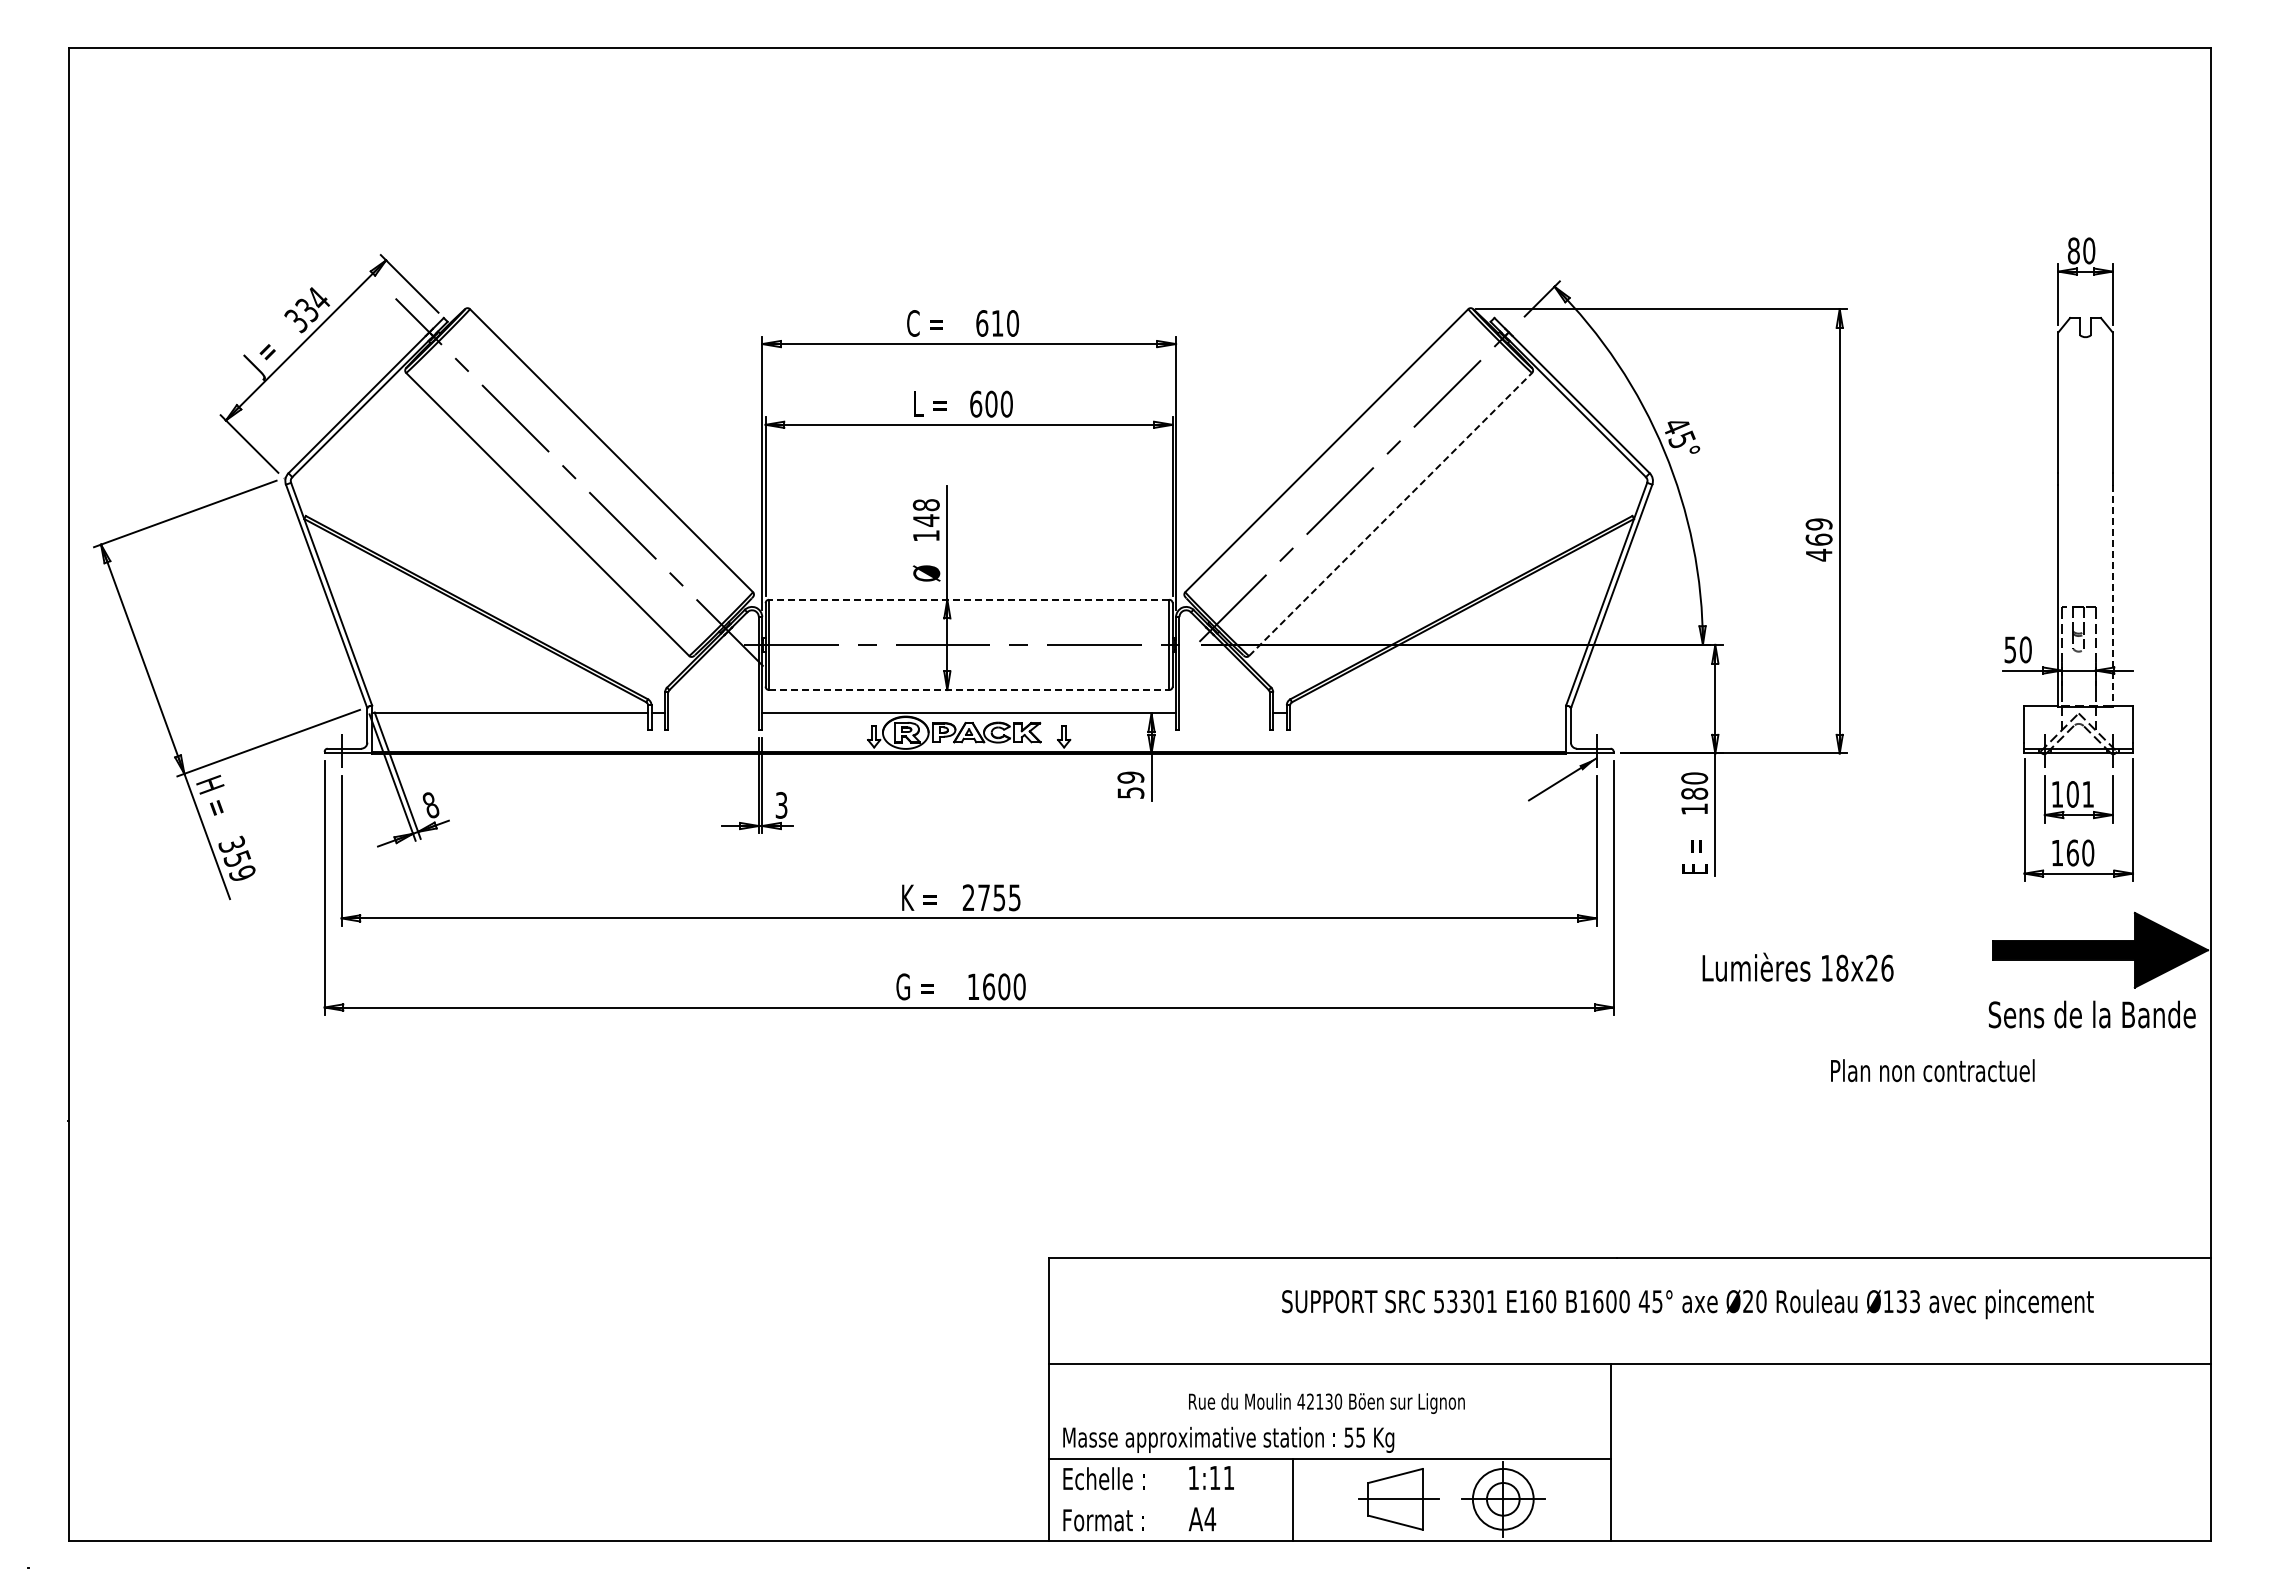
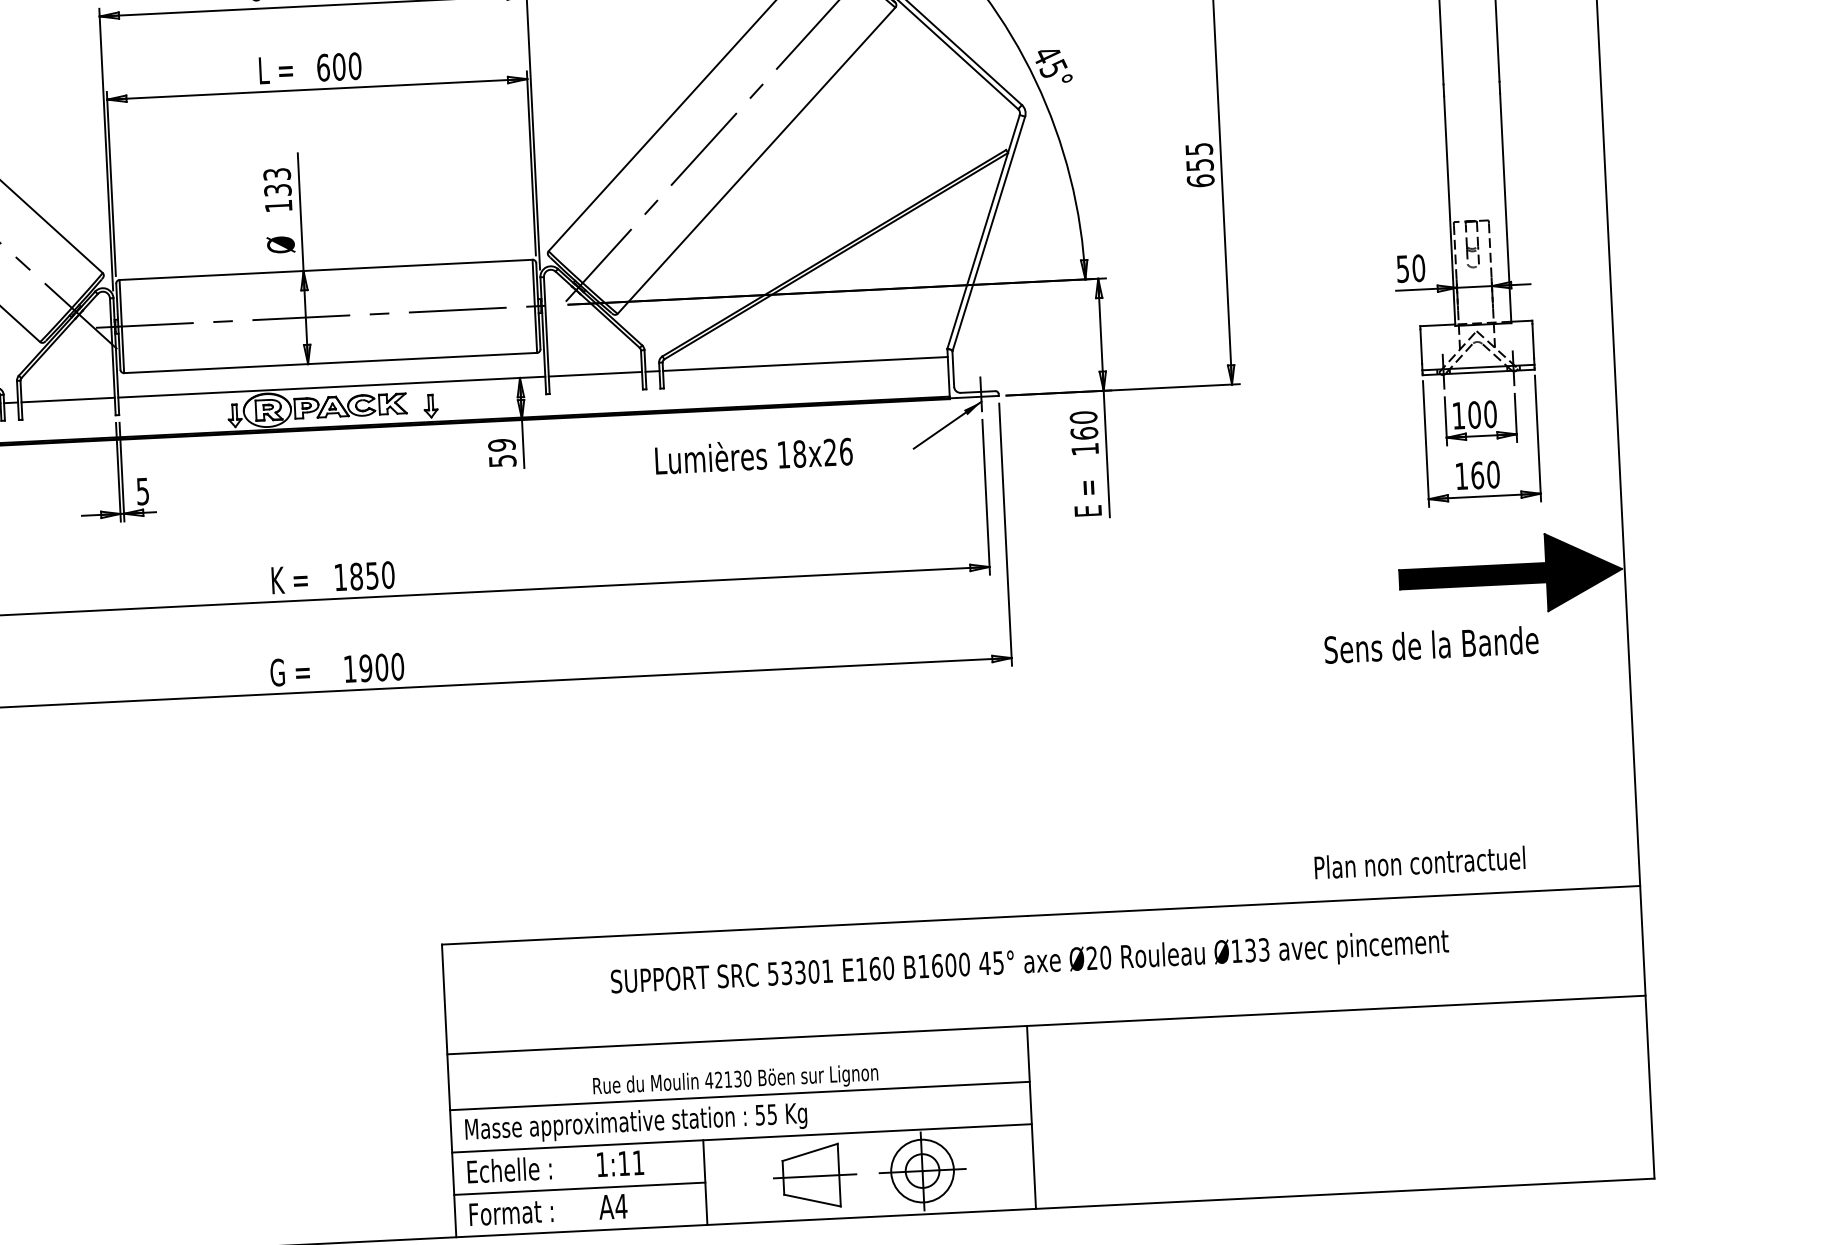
text: (925, 512) -> (276, 182), 148 -> 133
line: (1390, 514) -> (756, 160), dashed -> solid
text: (1818, 539) -> (1199, 164), 469 -> 655
line: (2112, 596) -> (1505, 208), dashed -> solid
line: (968, 599) -> (325, 269), dashed -> solid
line: (969, 690) -> (331, 363), dashed -> solid
line: (713, 713) -> (68, 400), added
line: (1224, 713) -> (595, 374), added
line: (1428, 713) -> (805, 364), added
text: (1694, 793) -> (1084, 433), 180 -> 160
text: (2088, 794) -> (1490, 414), 101 -> 100
text: (781, 805) -> (142, 491), 3 -> 5
text: (991, 897) -> (364, 575), 2755 -> 1850
text: (1797, 966) -> (753, 454), moved
text: (988, 986) -> (365, 667), 1600 -> 1900
text: (2091, 1014) -> (1430, 644), moved
text: (1932, 1070) -> (1419, 862), moved
text: (1687, 1304) -> (1029, 964), moved
line: (1330, 1418) -> (740, 1096), added
line: (1170, 1500) -> (579, 1189), added

